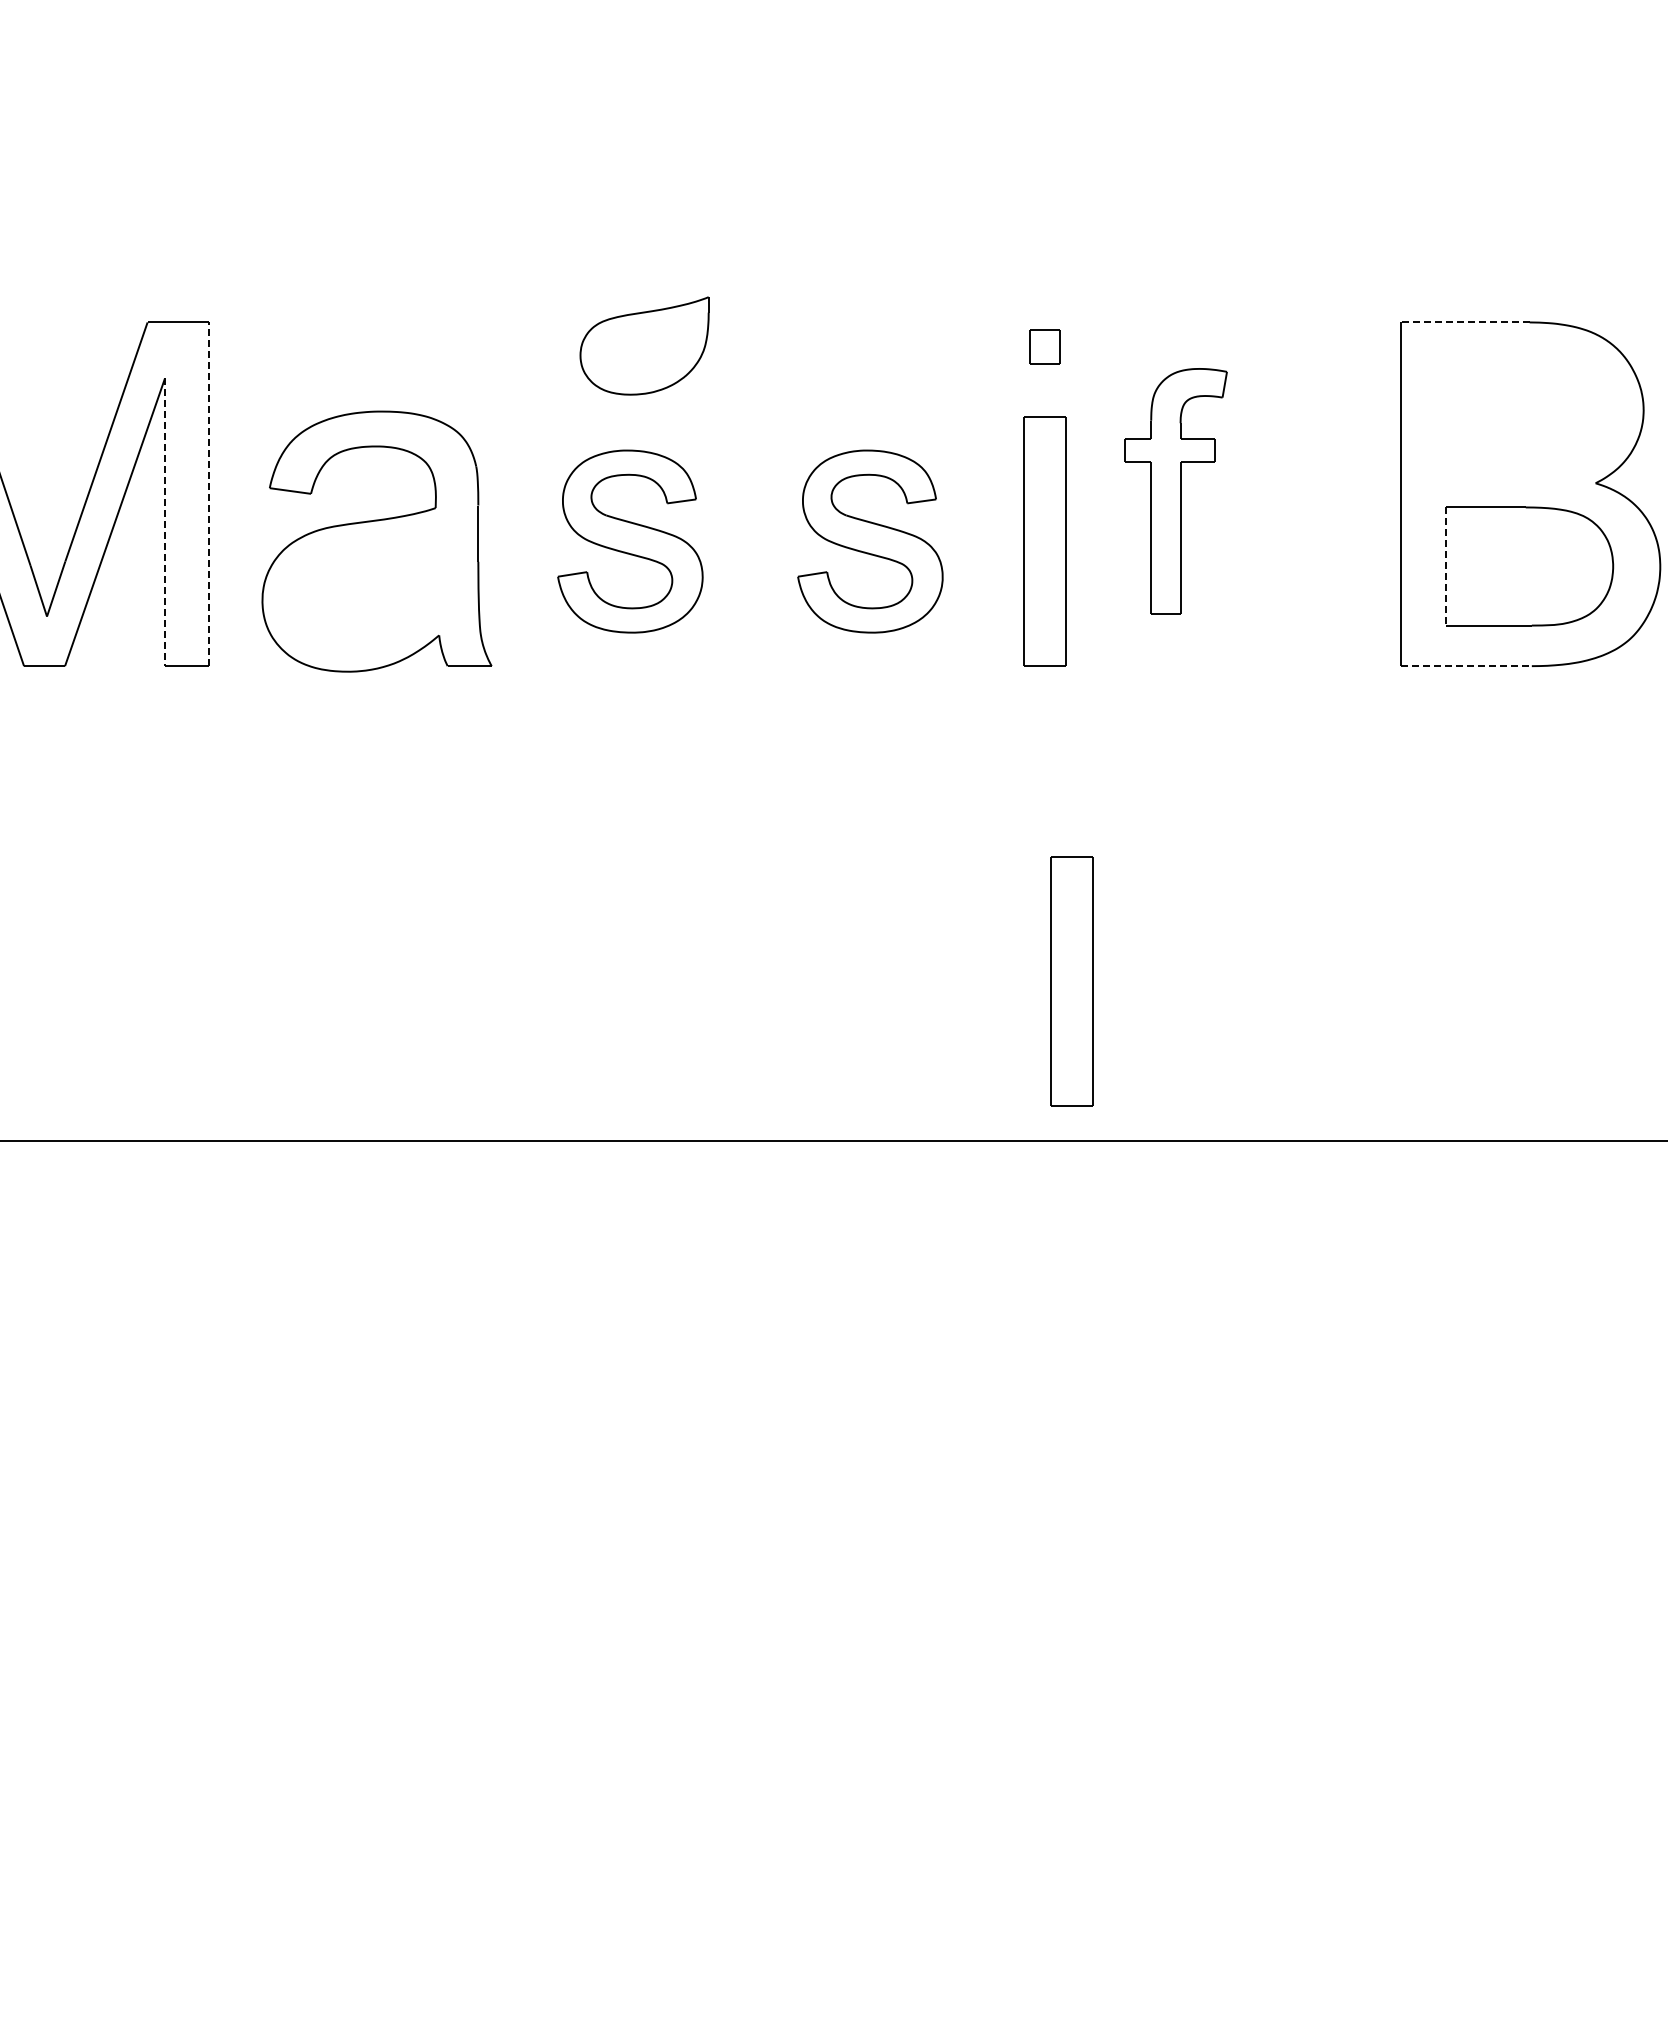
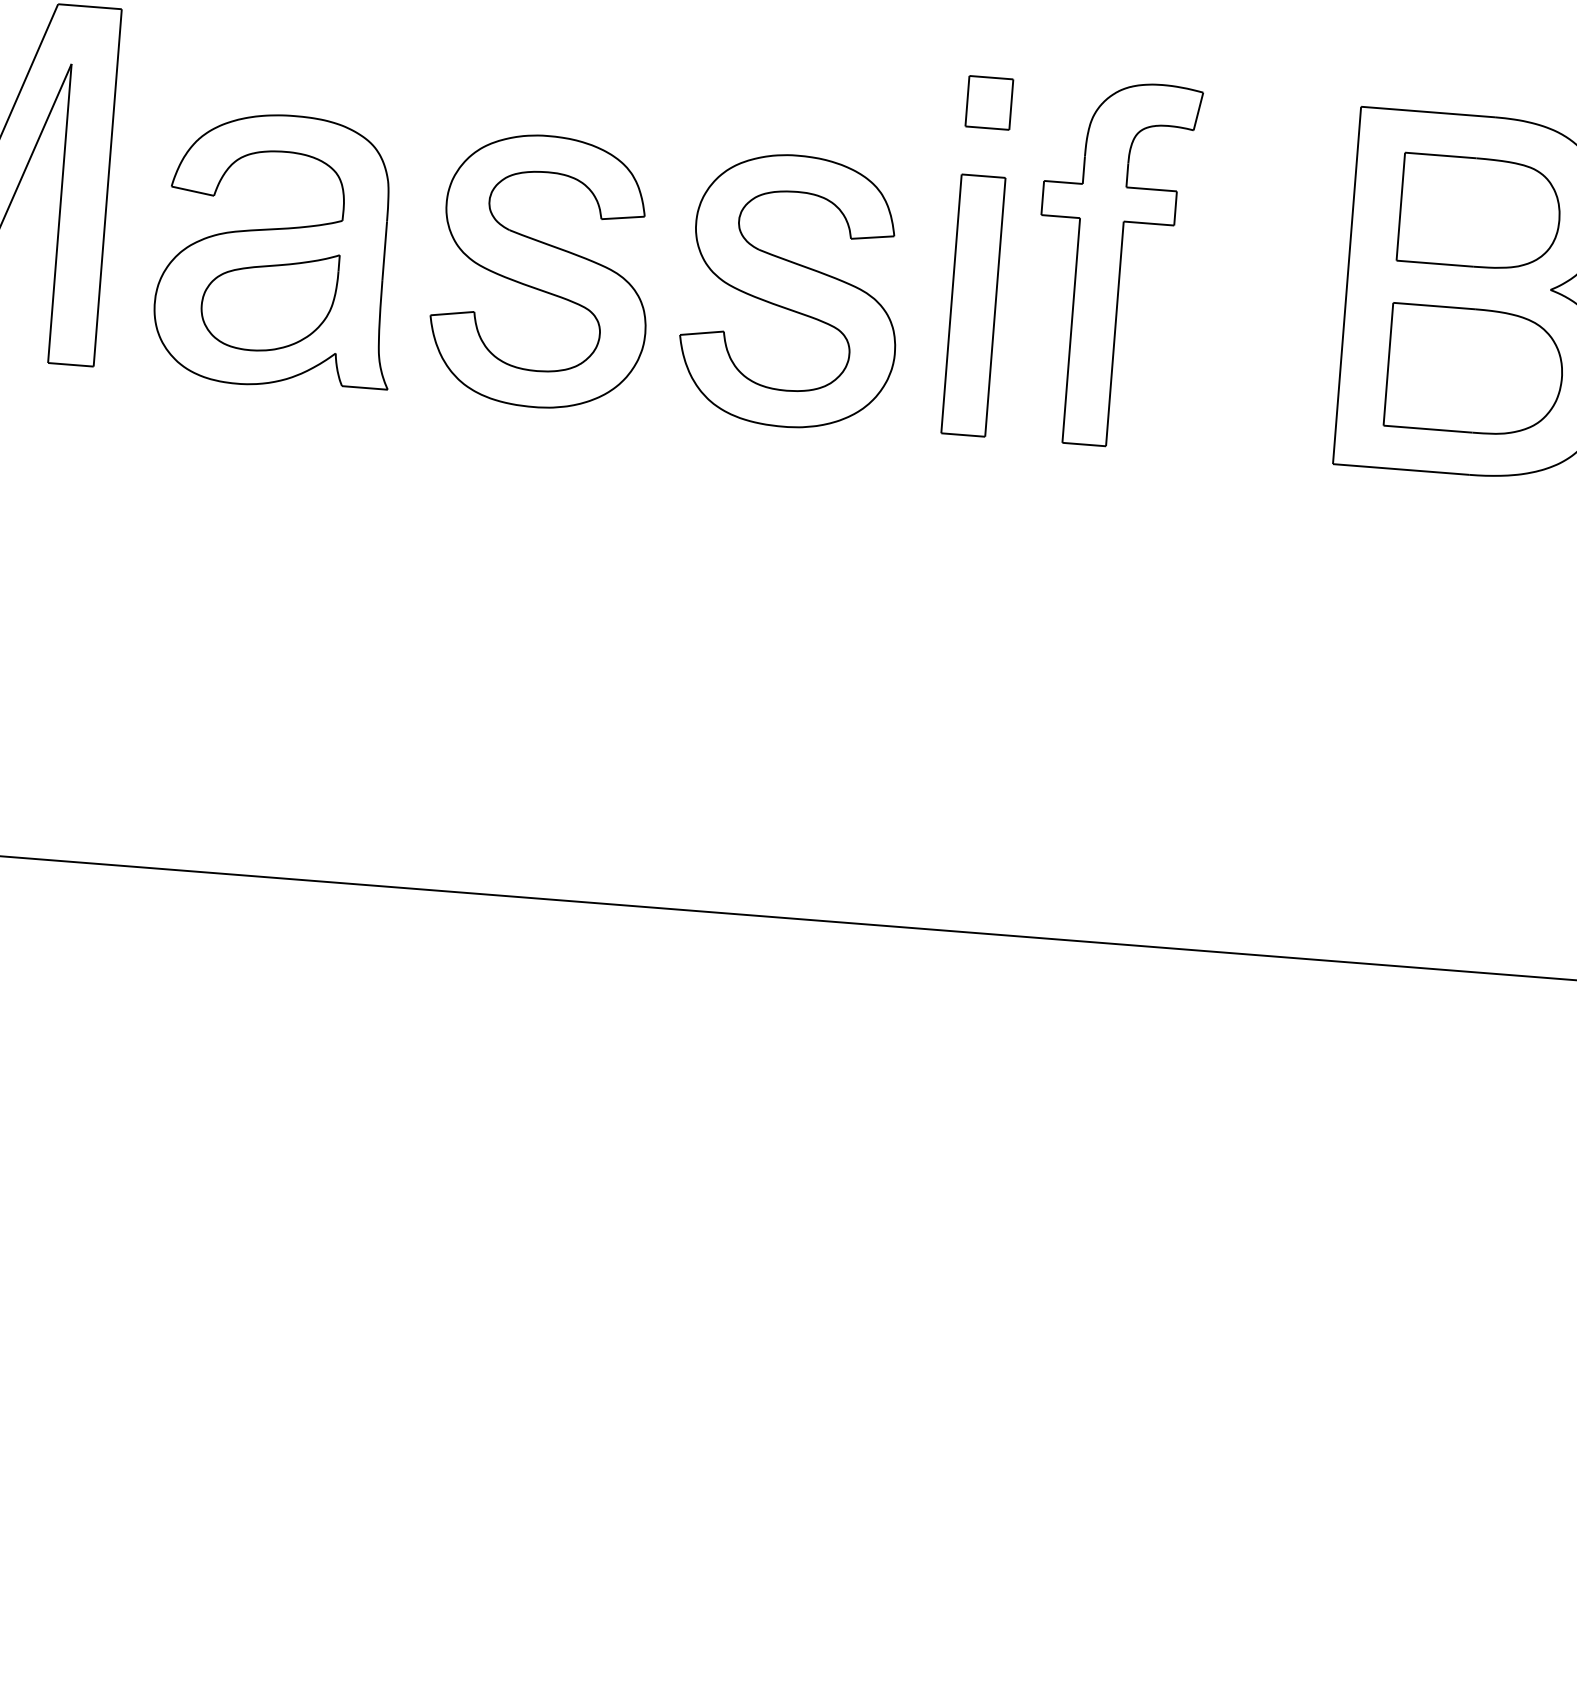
line: (1464, 322) -> (1427, 112), dashed -> solid
part: (644, 345) -> (269, 300), moved
part: (1044, 346) -> (988, 102), size x1.43
part: (1522, 414) -> (1480, 212), added
part: (1175, 490) -> (1113, 263), size x1.43
line: (208, 494) -> (107, 188), dashed -> solid
line: (164, 522) -> (59, 213), dashed -> solid
part: (630, 541) -> (542, 271), size x1.43
part: (870, 541) -> (791, 291), size x1.43
line: (1446, 567) -> (1388, 365), dashed -> solid
line: (1466, 666) -> (1401, 469), dashed -> solid
part: (1071, 981) -> (964, 765), removed

